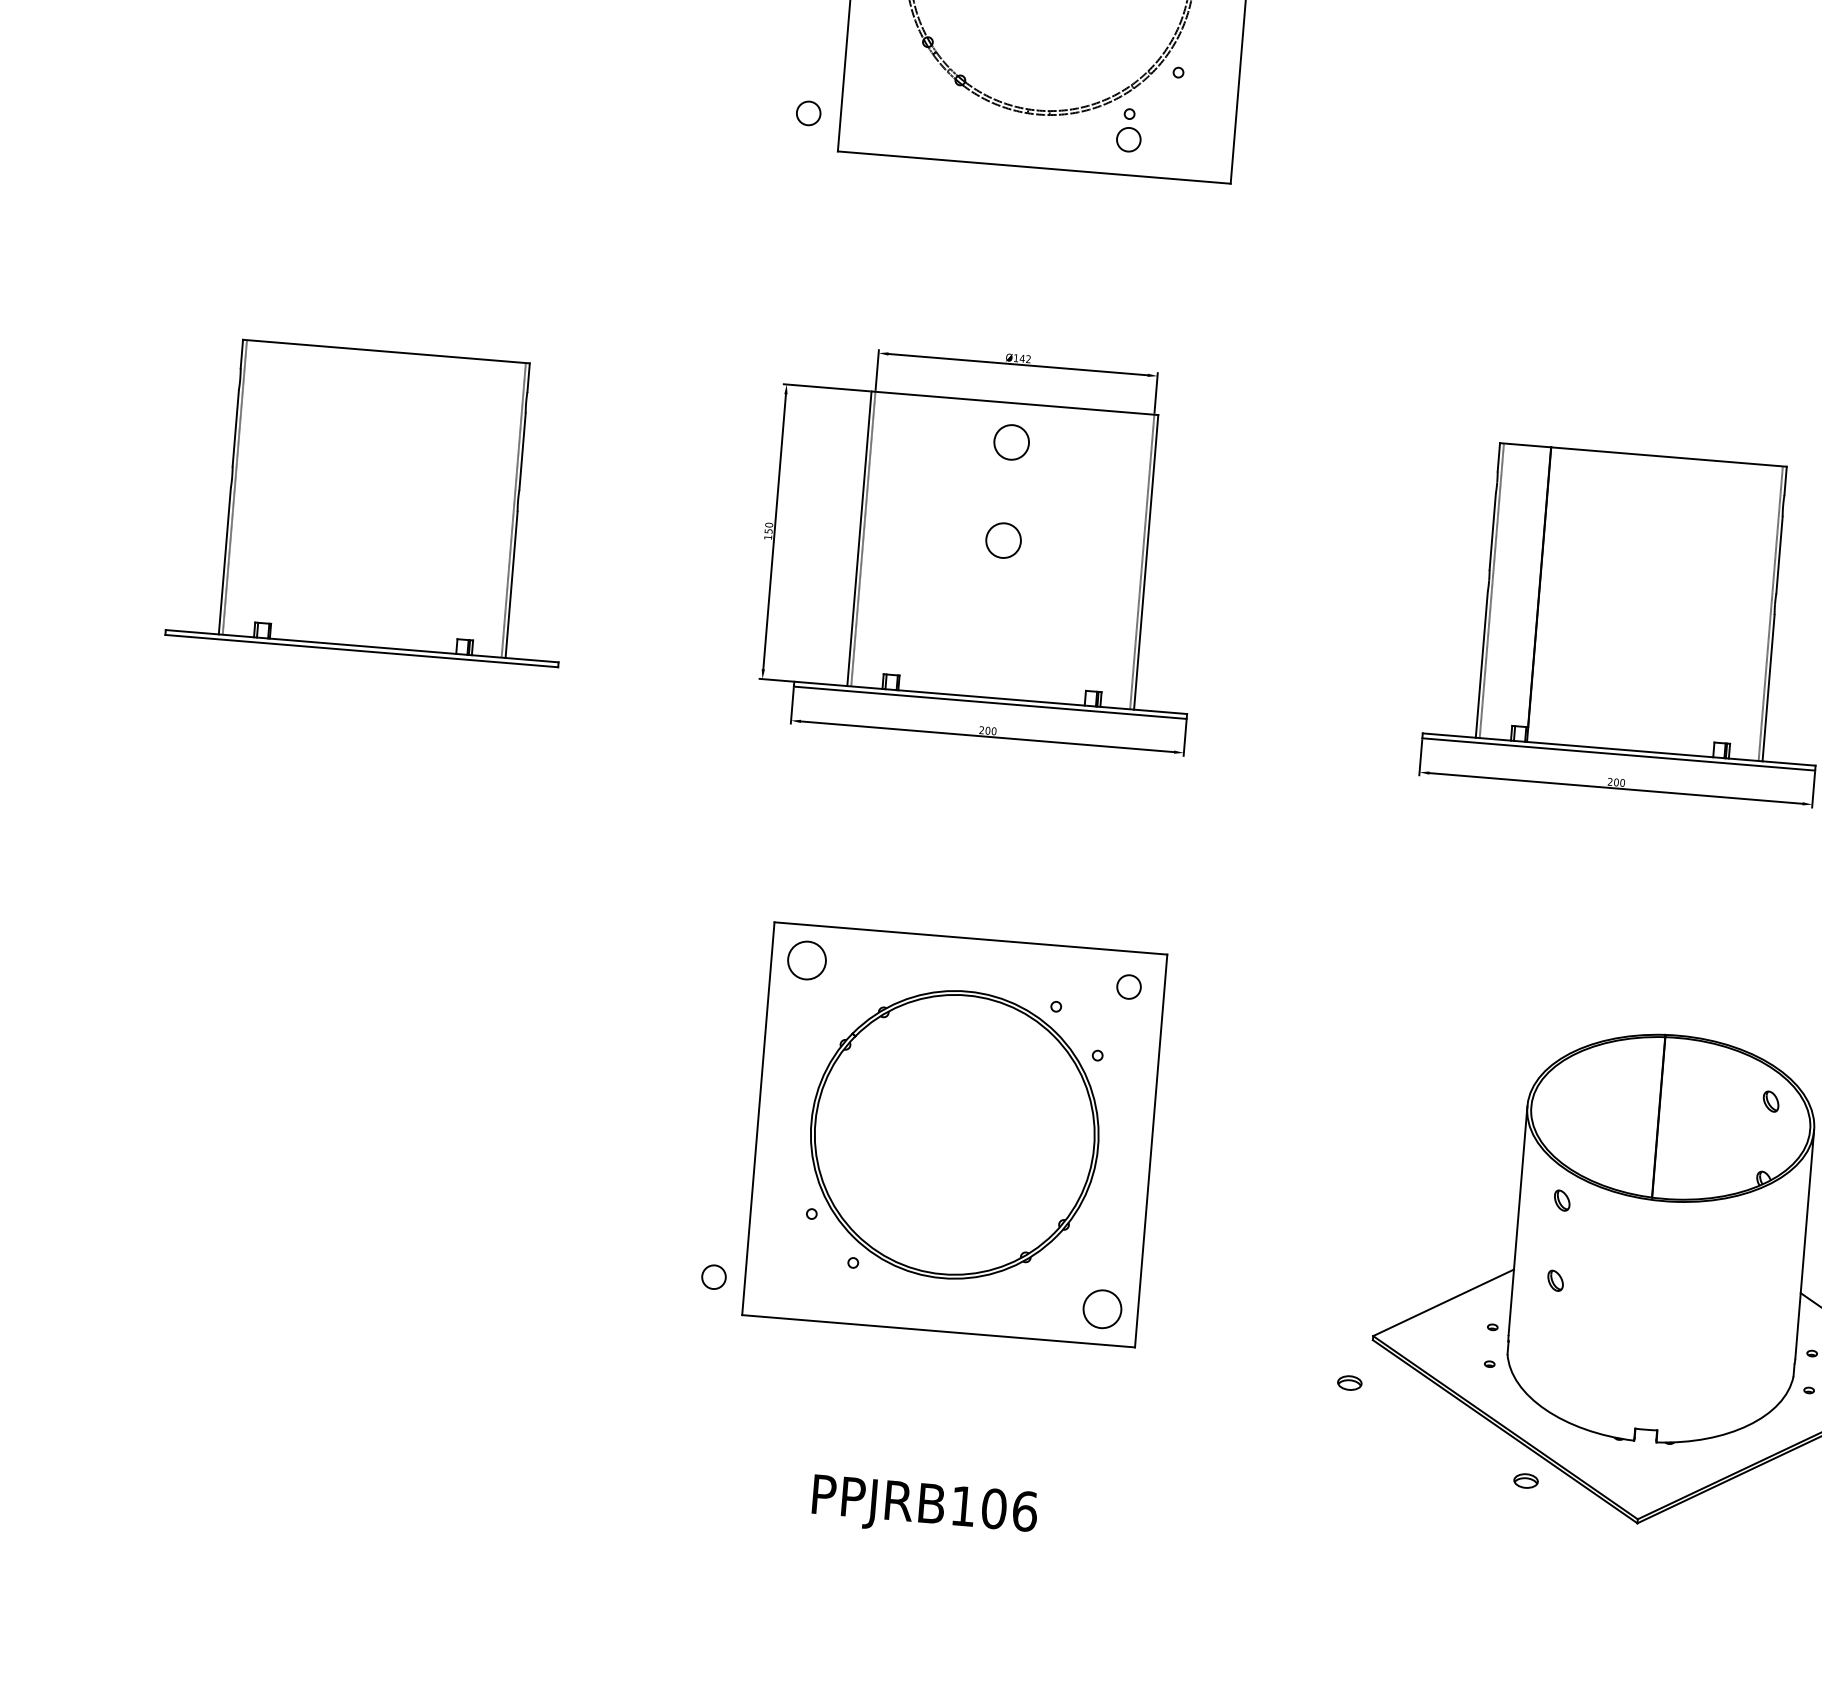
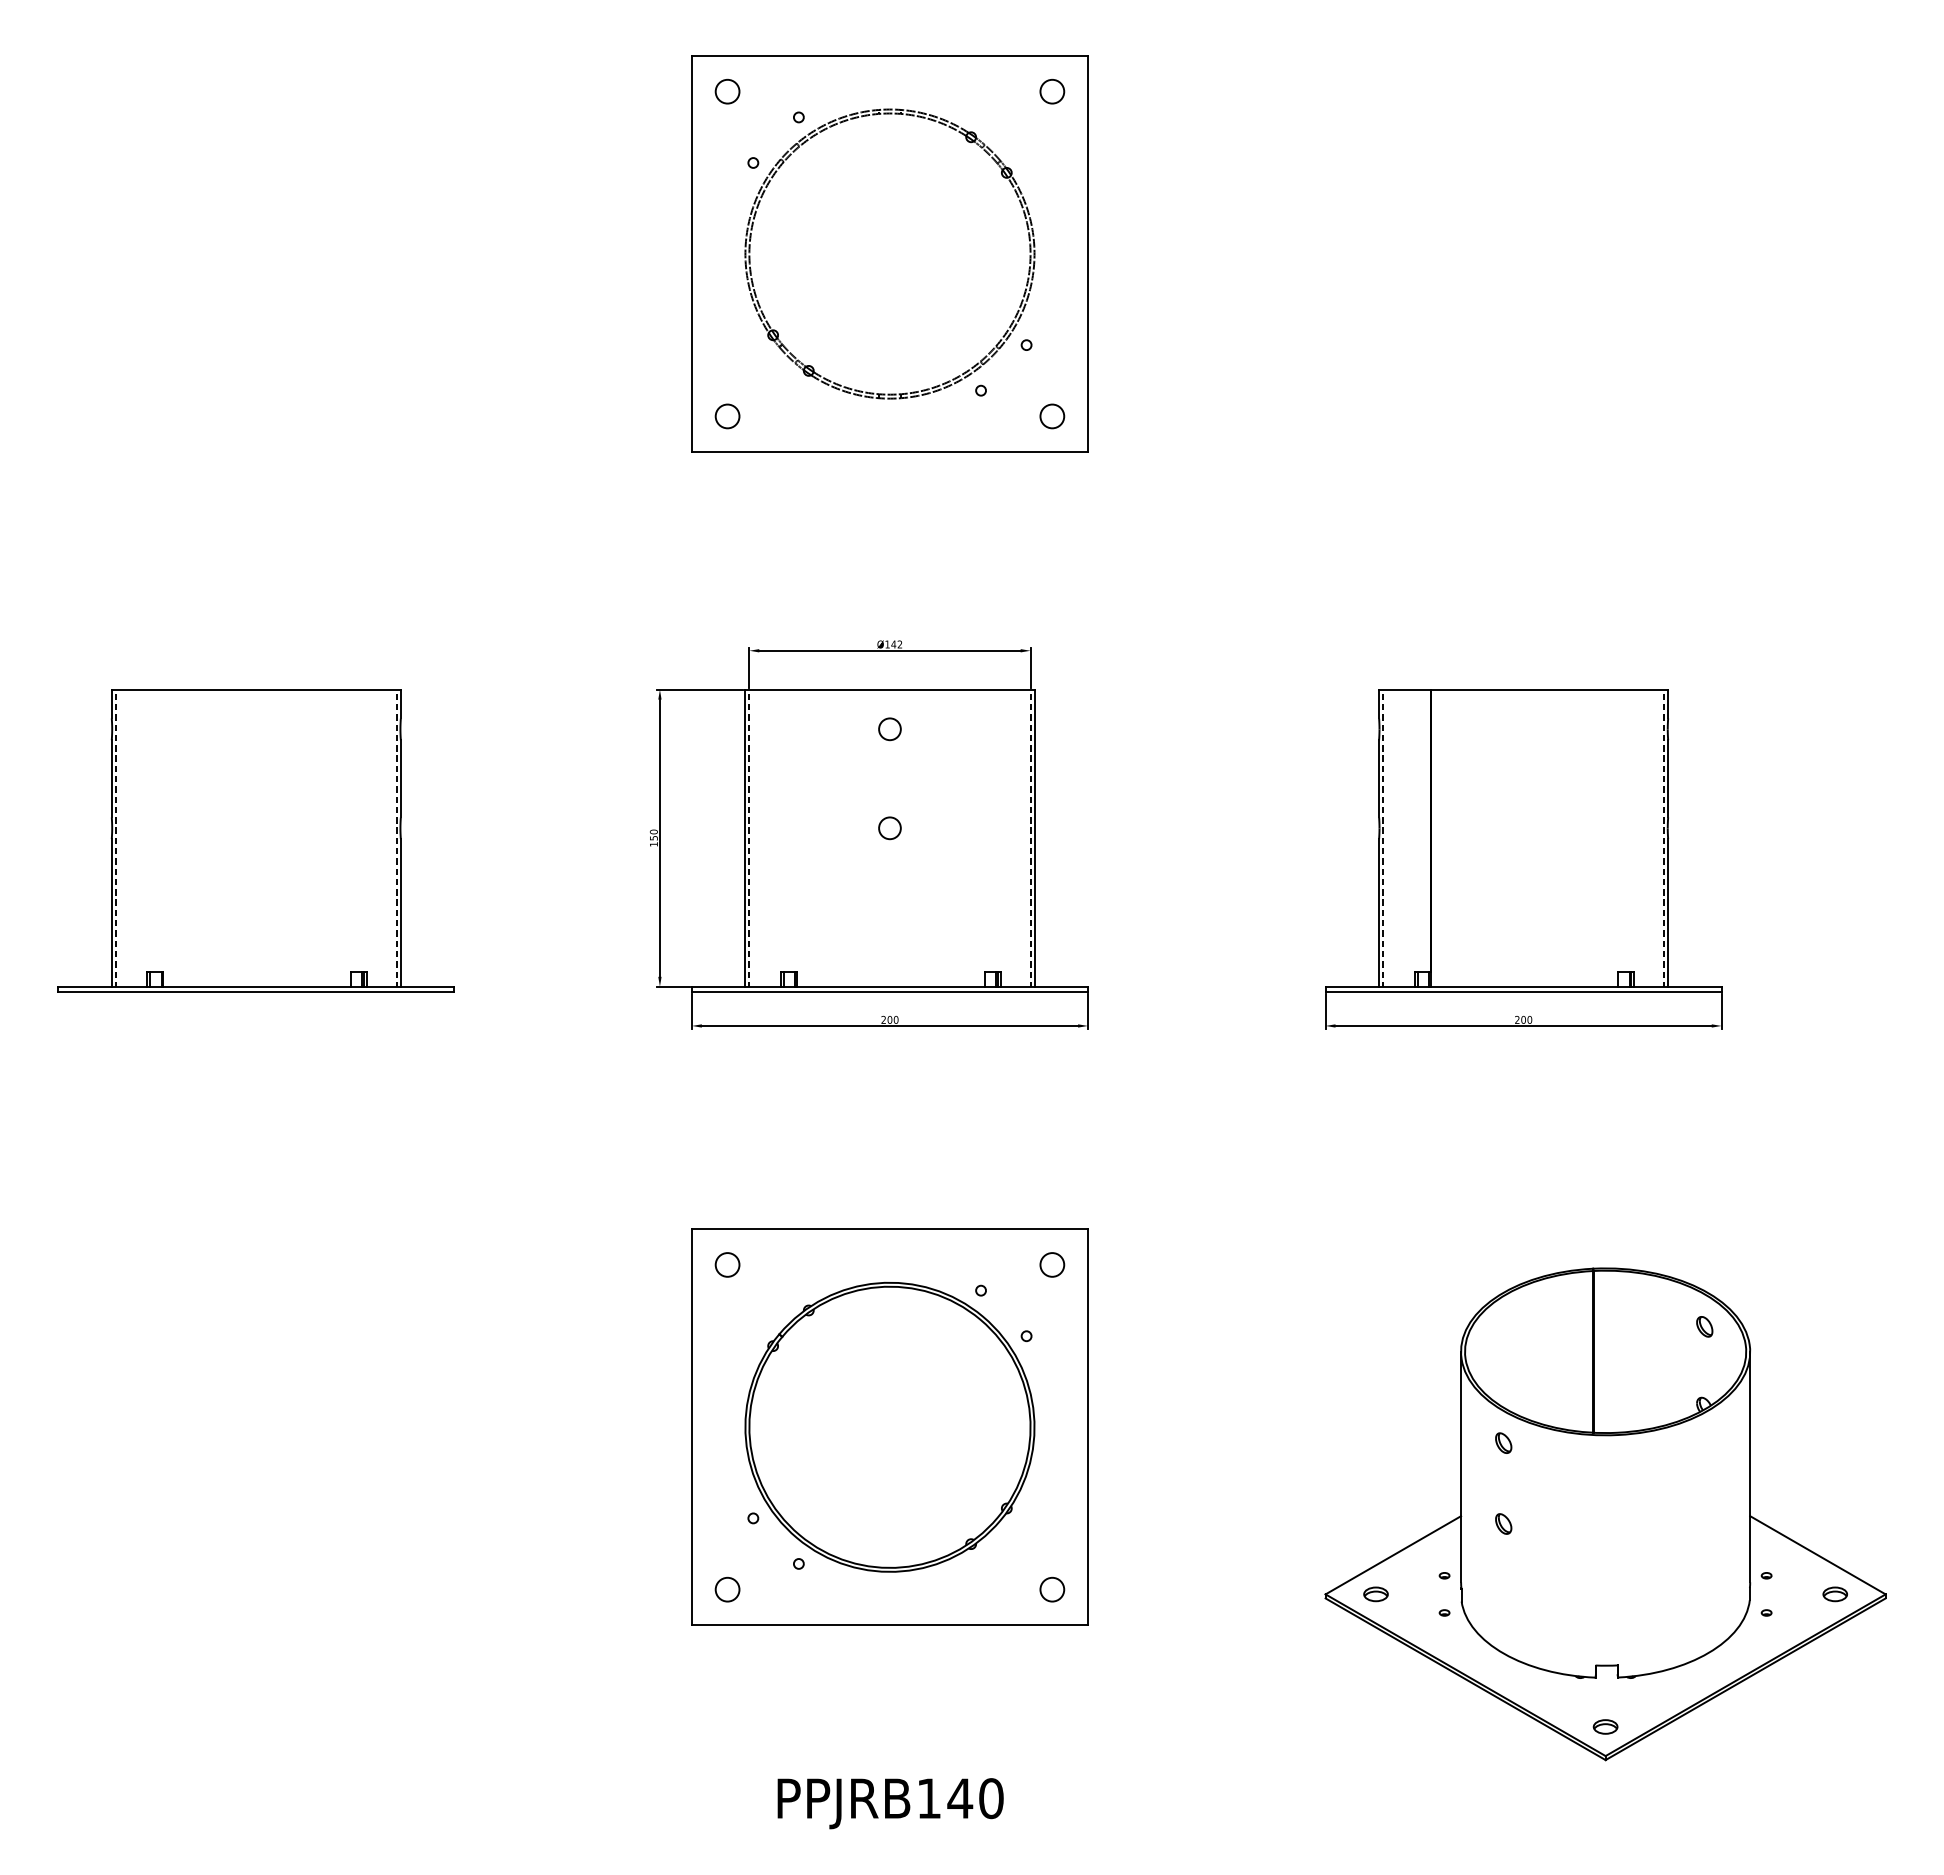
circle: (808, 113) -> (727, 416), moved
circle: (1128, 139) -> (1052, 416), moved
part: (1011, 442) -> (889, 729), size x0.62
part: (1003, 540) -> (889, 828), size x0.62
circle: (806, 960) -> (727, 1264), size x0.62
circle: (713, 1277) -> (727, 1589), moved
circle: (1102, 1308) -> (1052, 1589), size x0.62
part: (1349, 1383) -> (1375, 1594), moved
part: (1526, 1480) -> (1605, 1726), moved
text: (1009, 1509) -> (975, 1798), PPJRB106 -> PPJRB140

